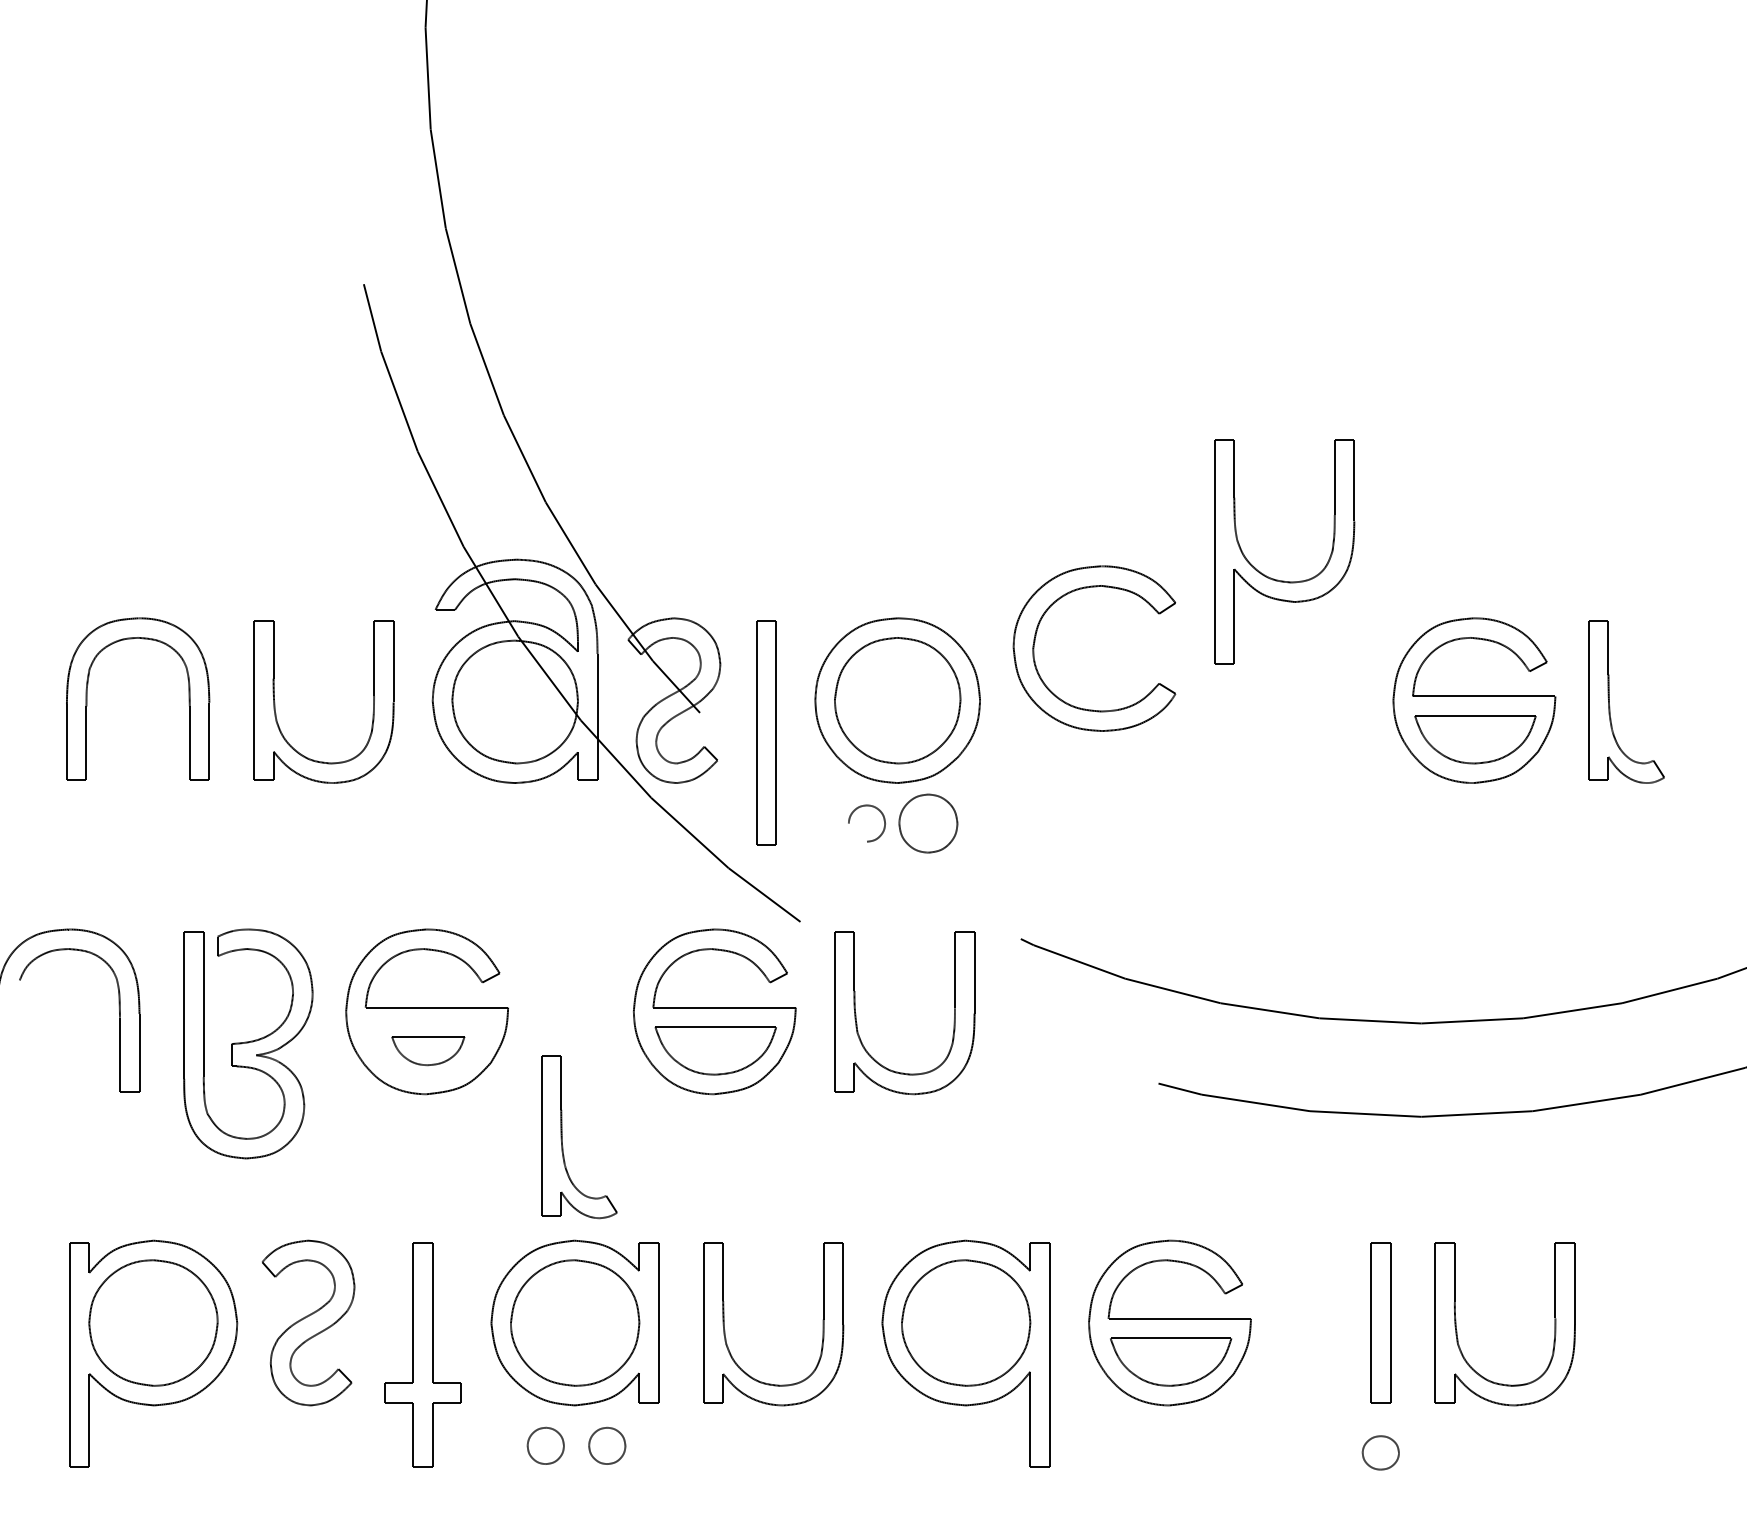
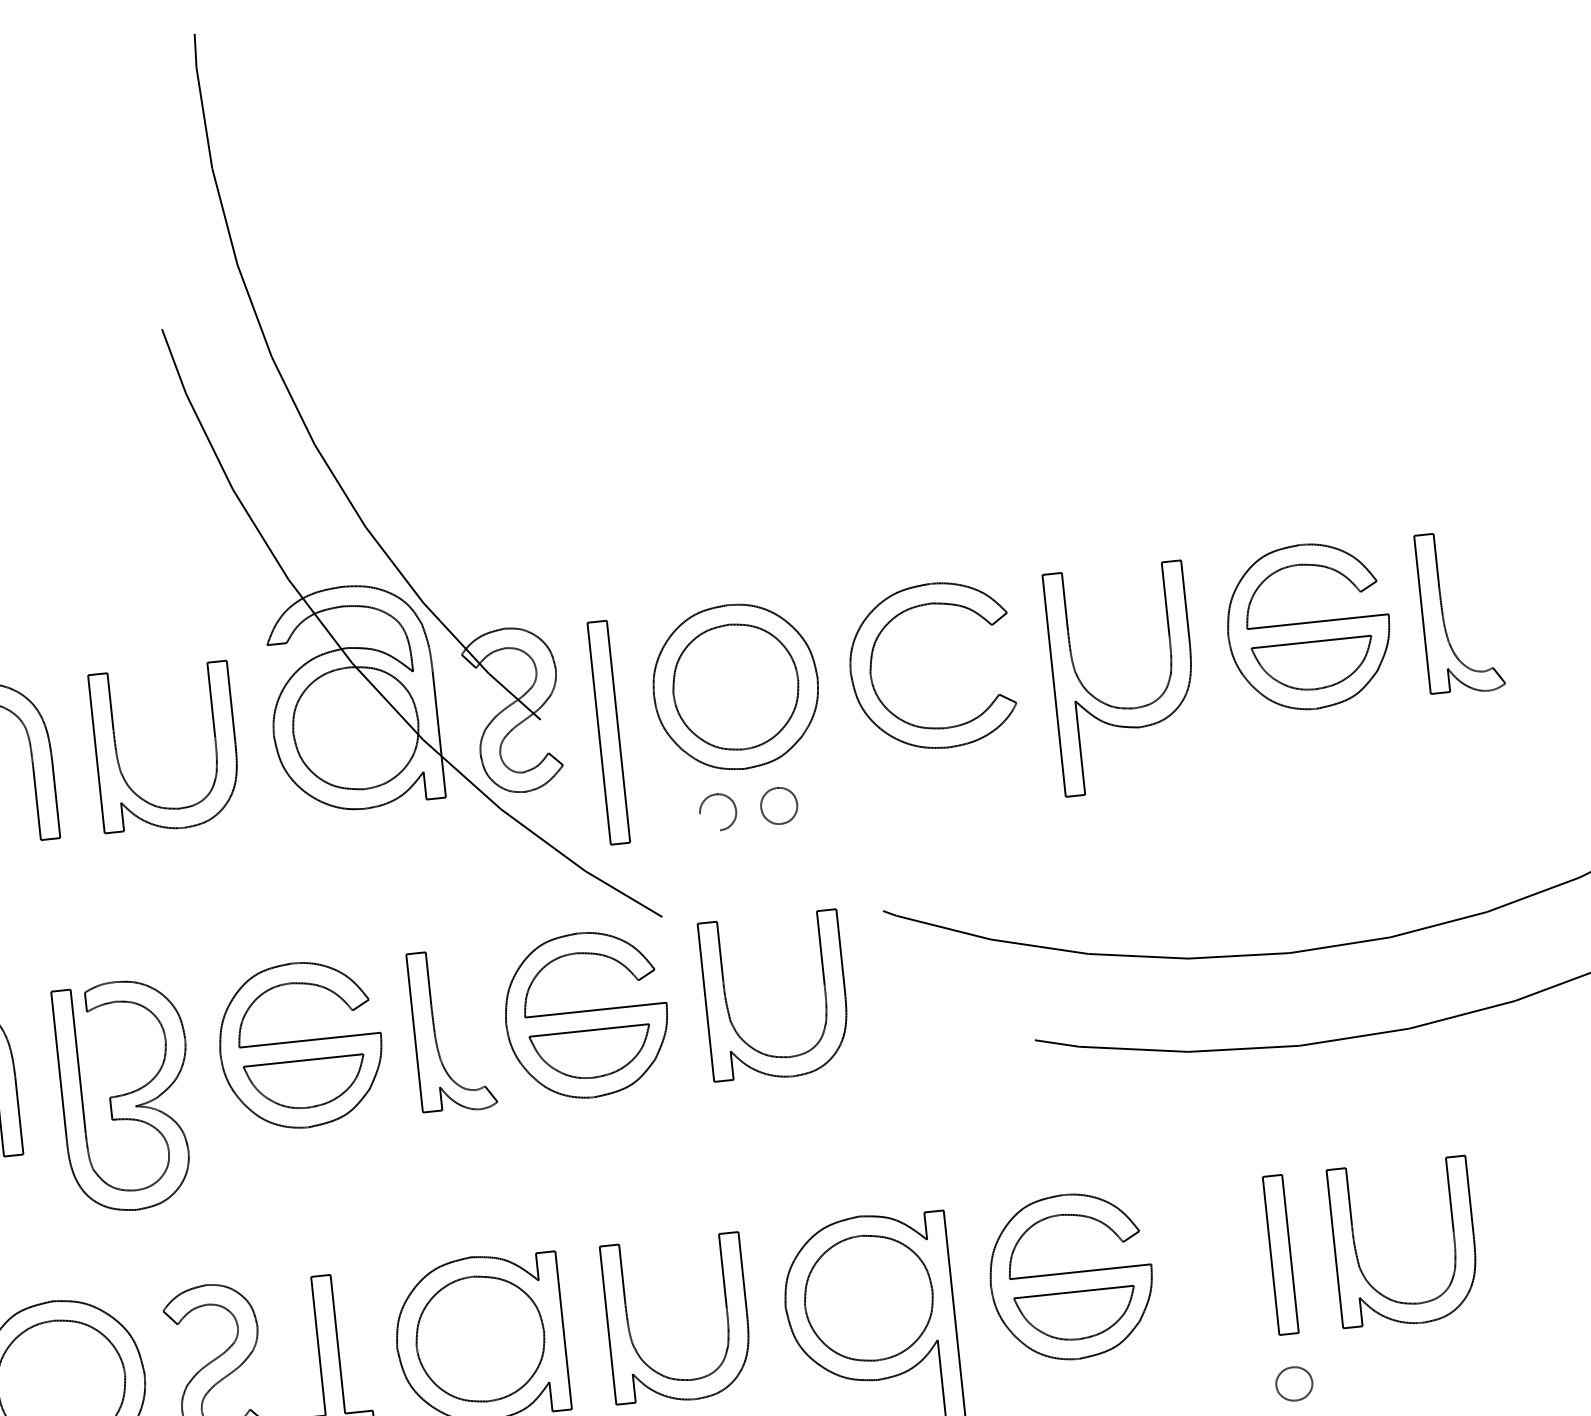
part: (1277, 579) -> (1119, 706), moved
part: (1036, 636) -> (872, 660), moved
part: (928, 823) -> (779, 805), size x0.62
part: (428, 1050) -> (306, 1083), size x1.67
part: (562, 1137) -> (435, 1032), moved

